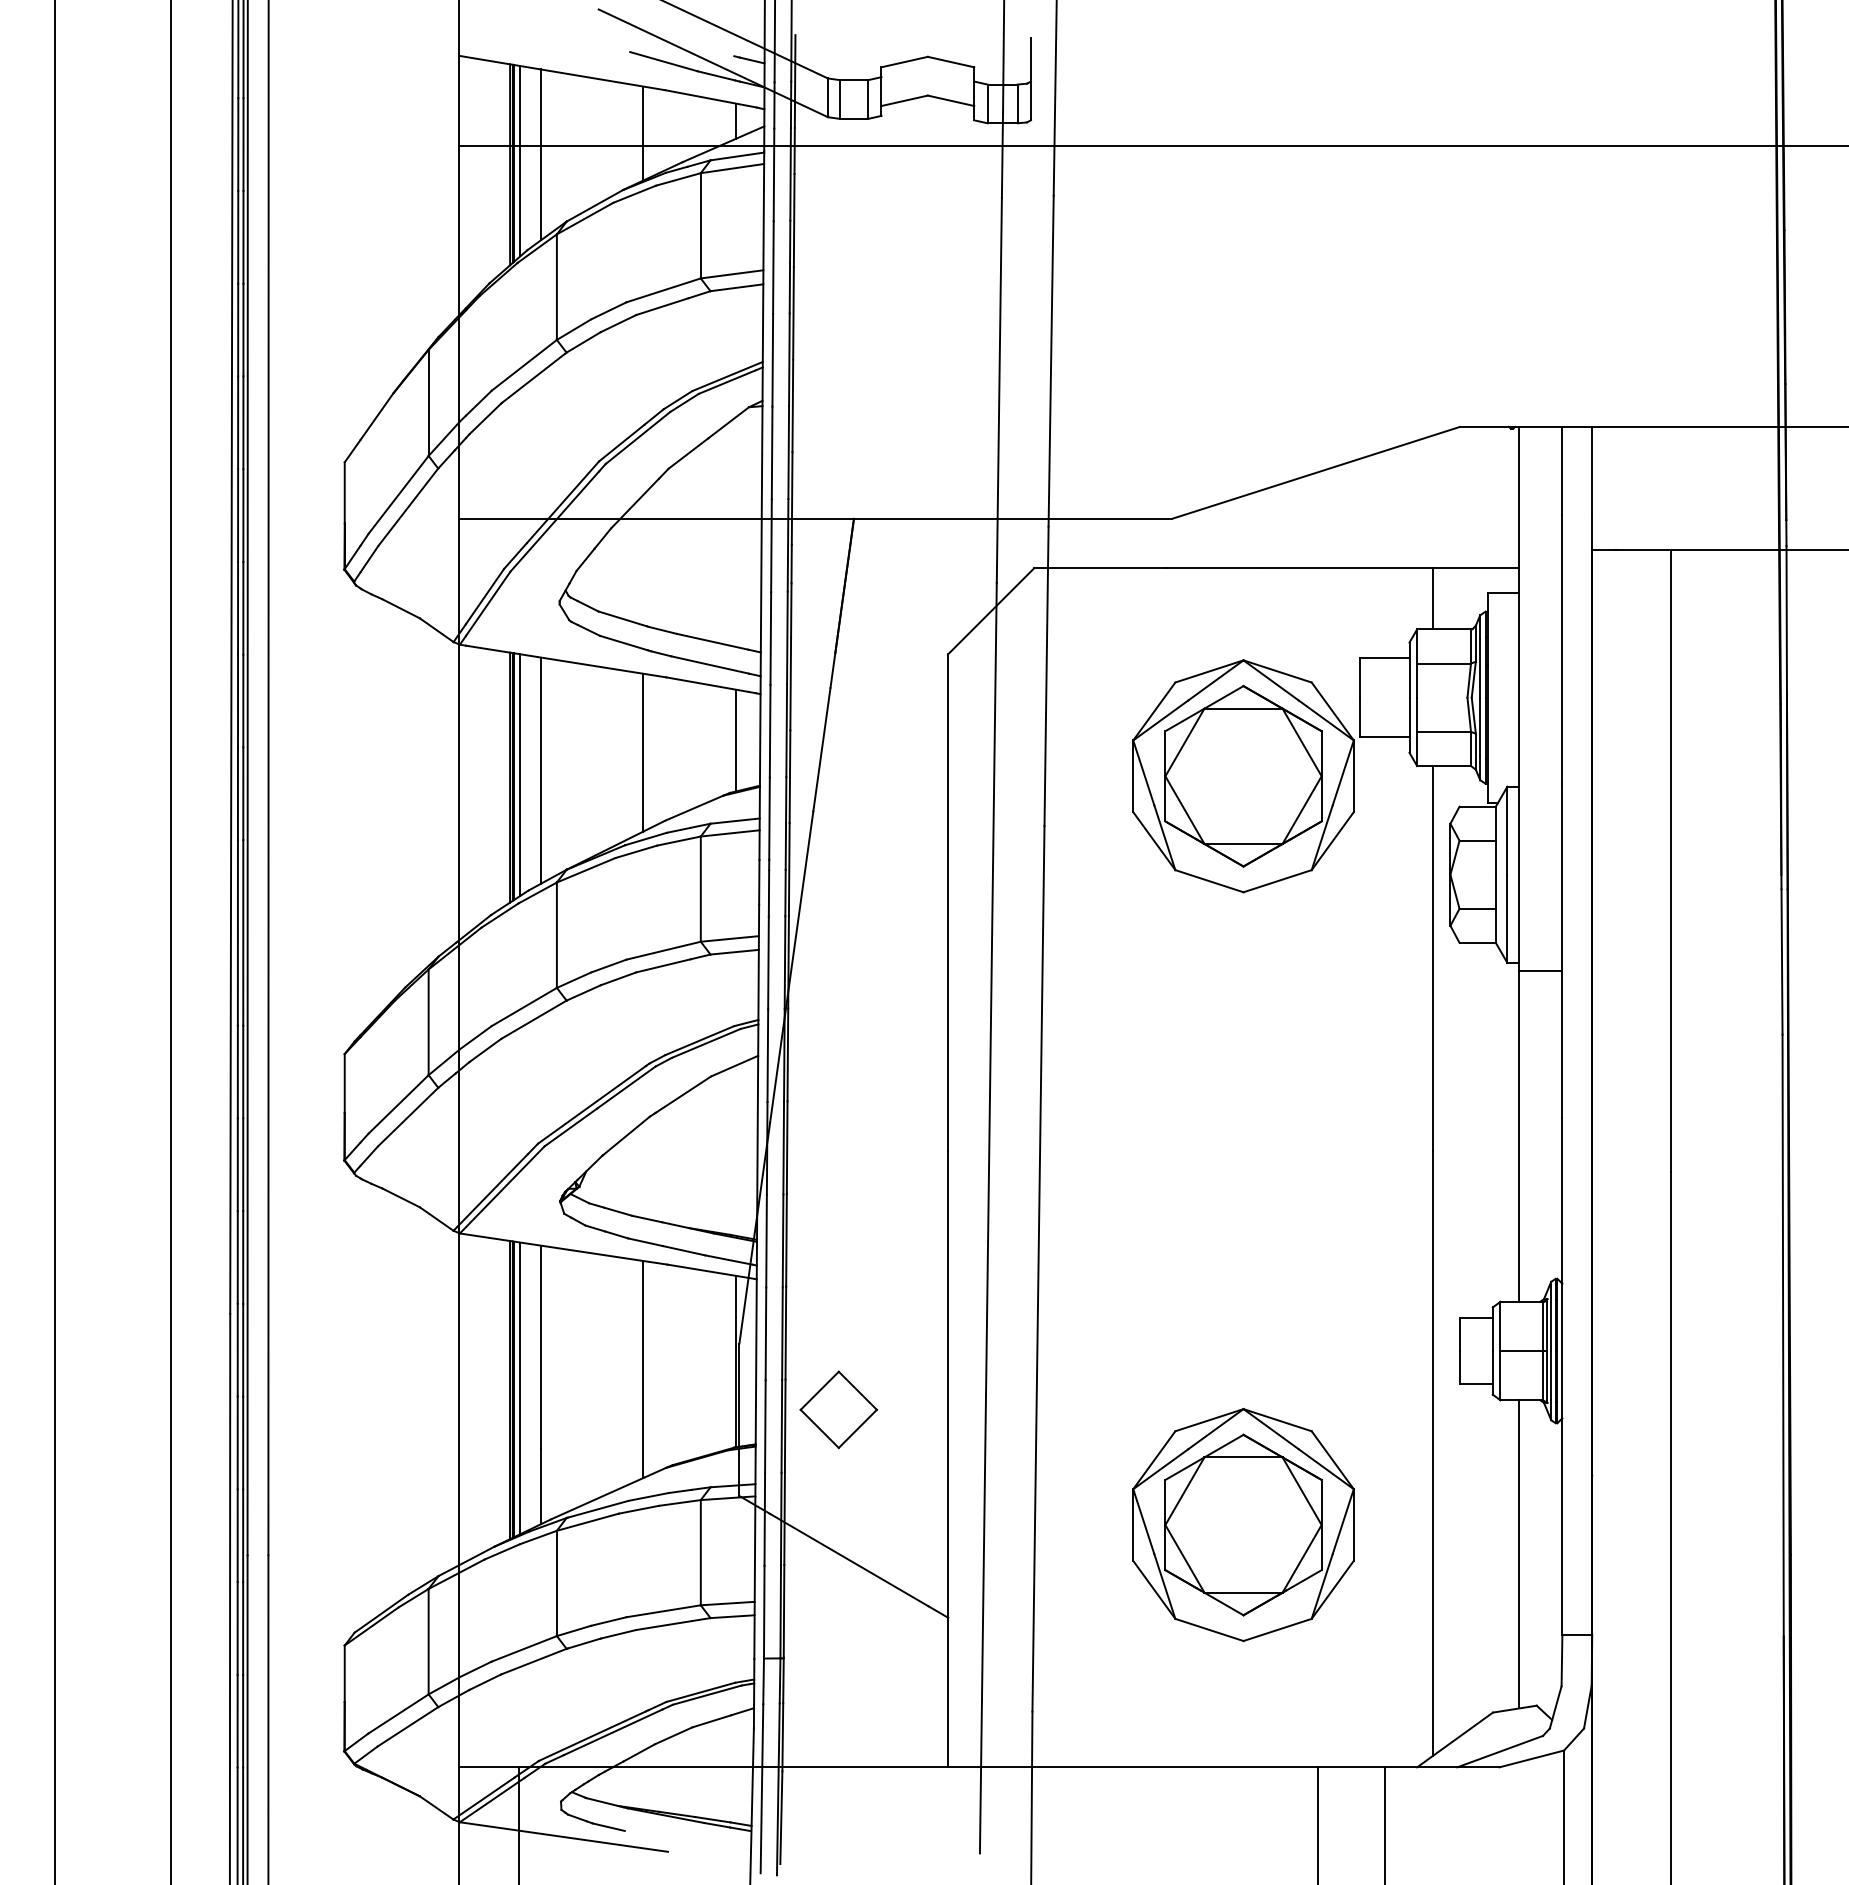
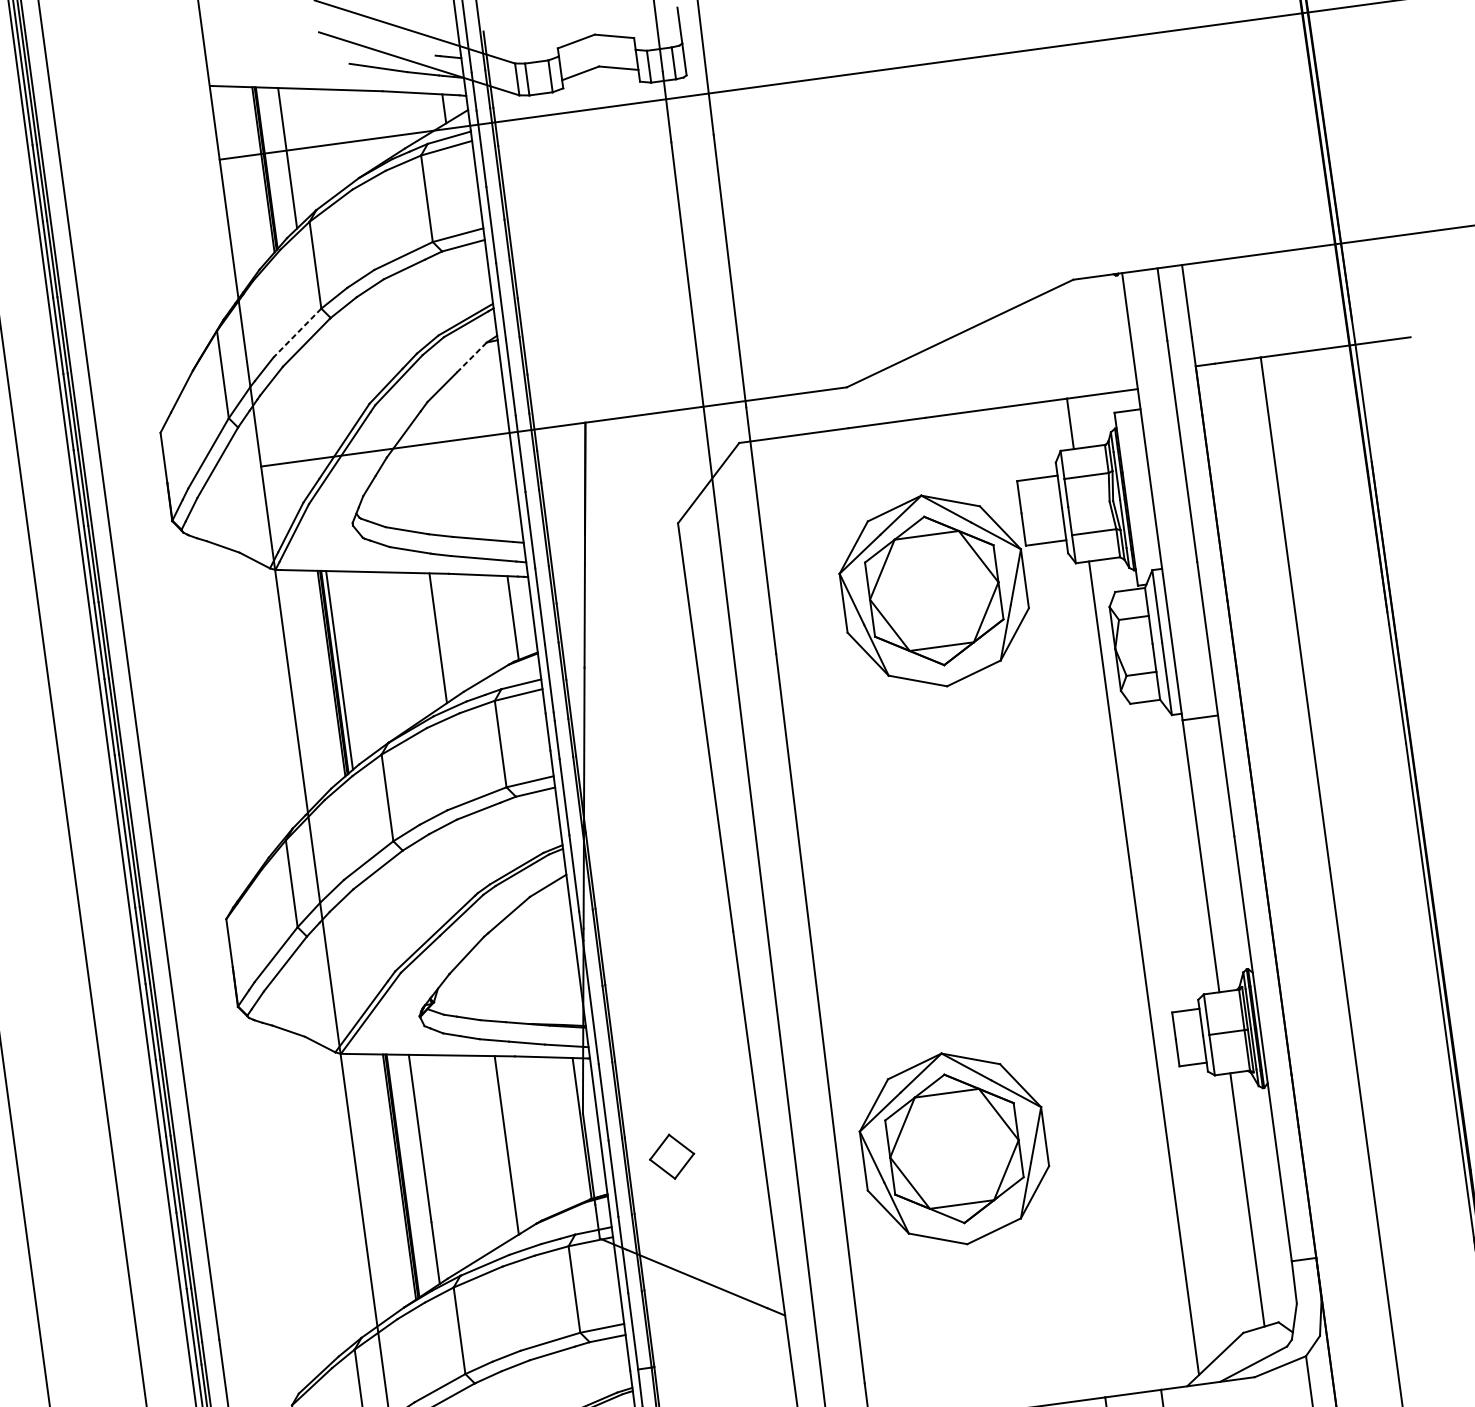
line: (643, 133) -> (369, 129), removed
line: (520, 161) -> (271, 165), removed
line: (524, 365) -> (297, 333), solid -> dashed
line: (728, 422) -> (471, 357), solid -> dashed
line: (540, 770) -> (355, 664), removed
line: (520, 1388) -> (407, 1174), removed
part: (838, 1409) -> (671, 1156), size x0.7
part: (1243, 1524) -> (954, 1148), moved

